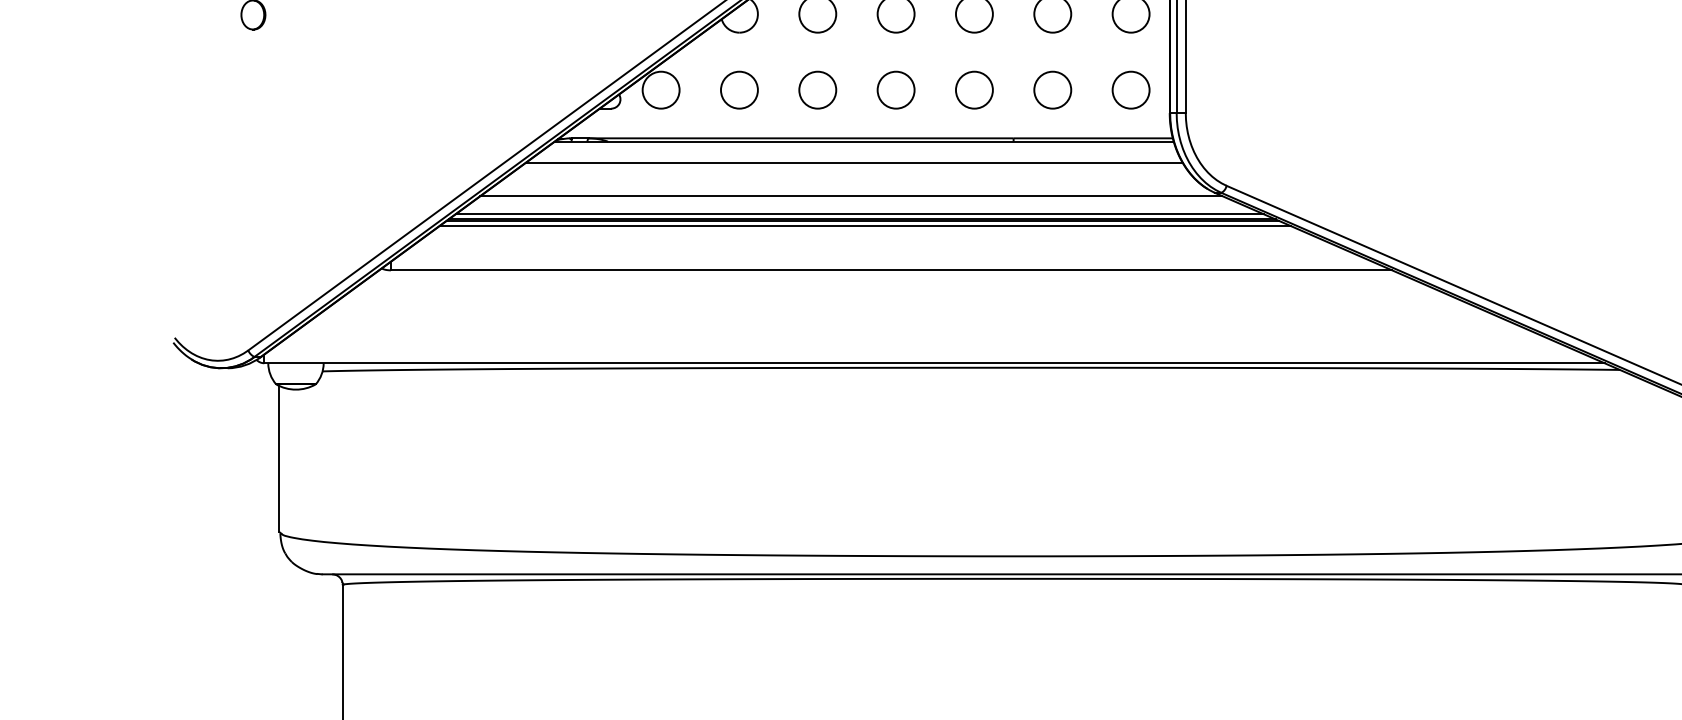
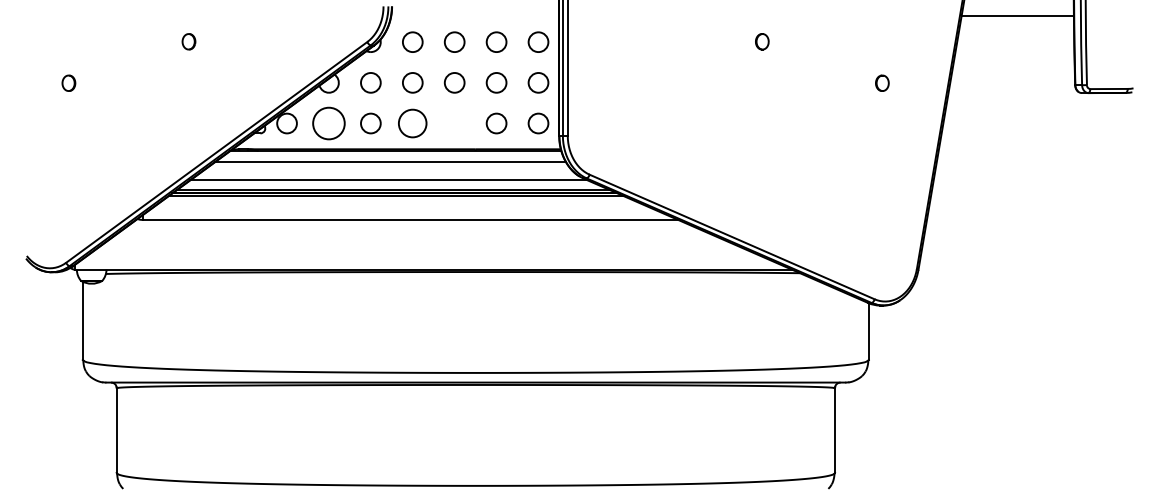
circle: (738, 90) -> (328, 123), size x1.6
circle: (895, 90) -> (412, 123), size x1.4
circle: (974, 90) -> (454, 123), removed

